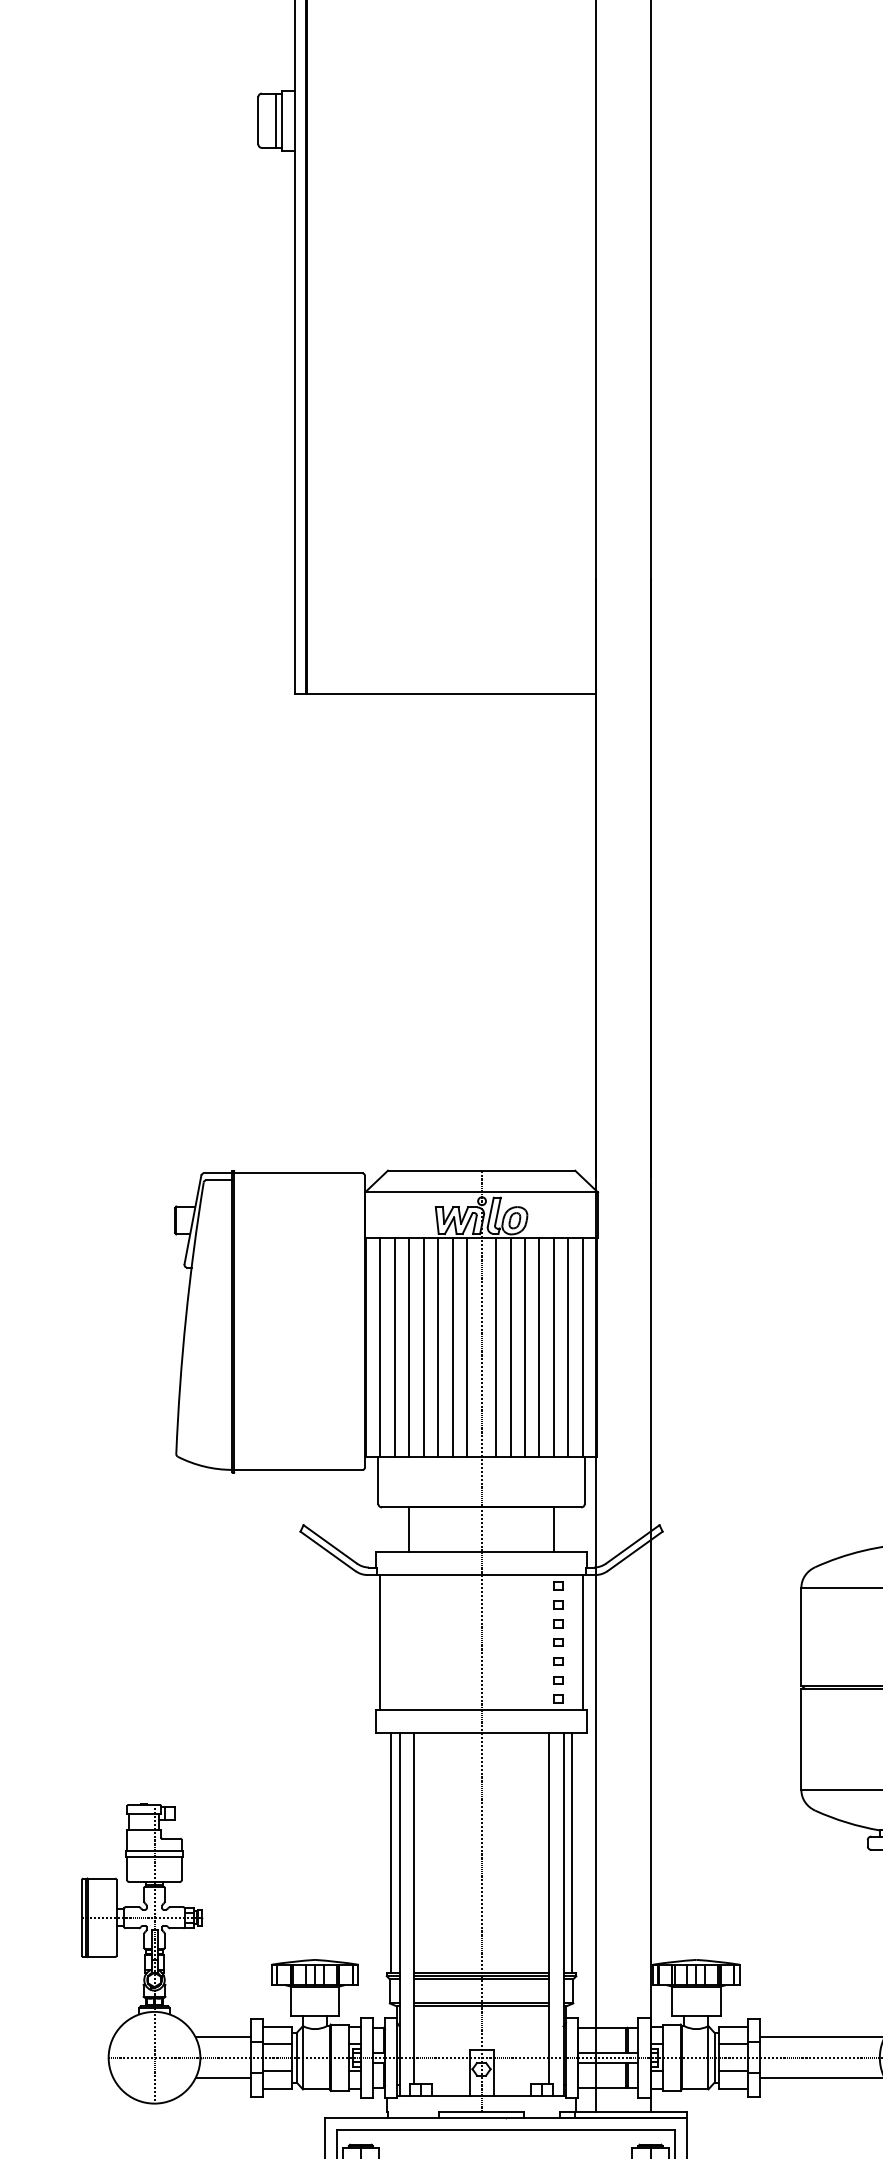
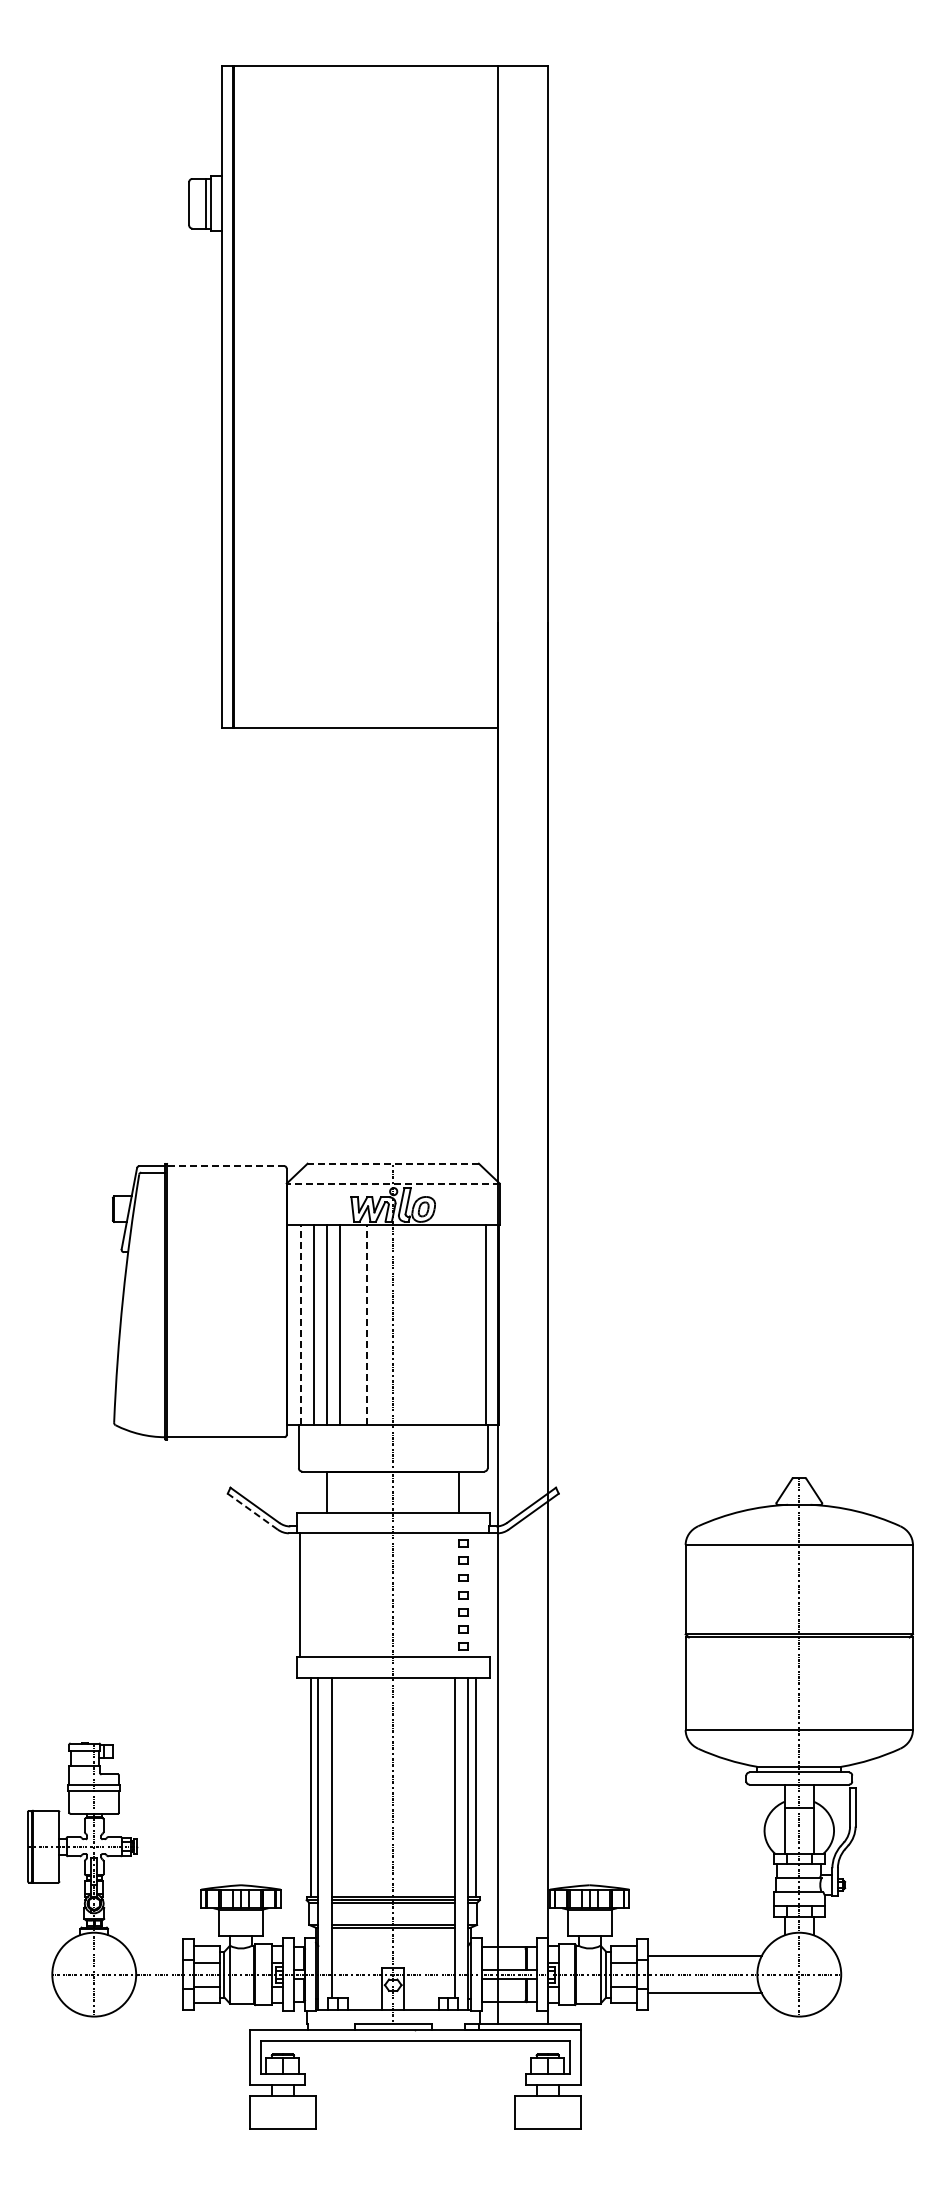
line: (481, 1170) -> (393, 1163), solid -> dashed
line: (298, 1173) -> (225, 1166), solid -> dashed
line: (480, 1192) -> (392, 1183), solid -> dashed
line: (380, 1346) -> (300, 1324), solid -> dashed
line: (452, 1346) -> (366, 1324), solid -> dashed
line: (438, 1347) -> (353, 1325), removed
line: (467, 1347) -> (380, 1325), removed
line: (496, 1347) -> (406, 1325), removed
line: (510, 1347) -> (419, 1325), removed
line: (524, 1347) -> (432, 1325), removed
line: (539, 1347) -> (446, 1325), removed
line: (554, 1347) -> (459, 1325), removed
line: (568, 1347) -> (472, 1325), removed
line: (327, 1551) -> (252, 1511), solid -> dashed
line: (583, 1643) -> (486, 1595), removed
line: (222, 2037) -> (156, 1956), removed
line: (222, 2078) -> (156, 1993), removed

